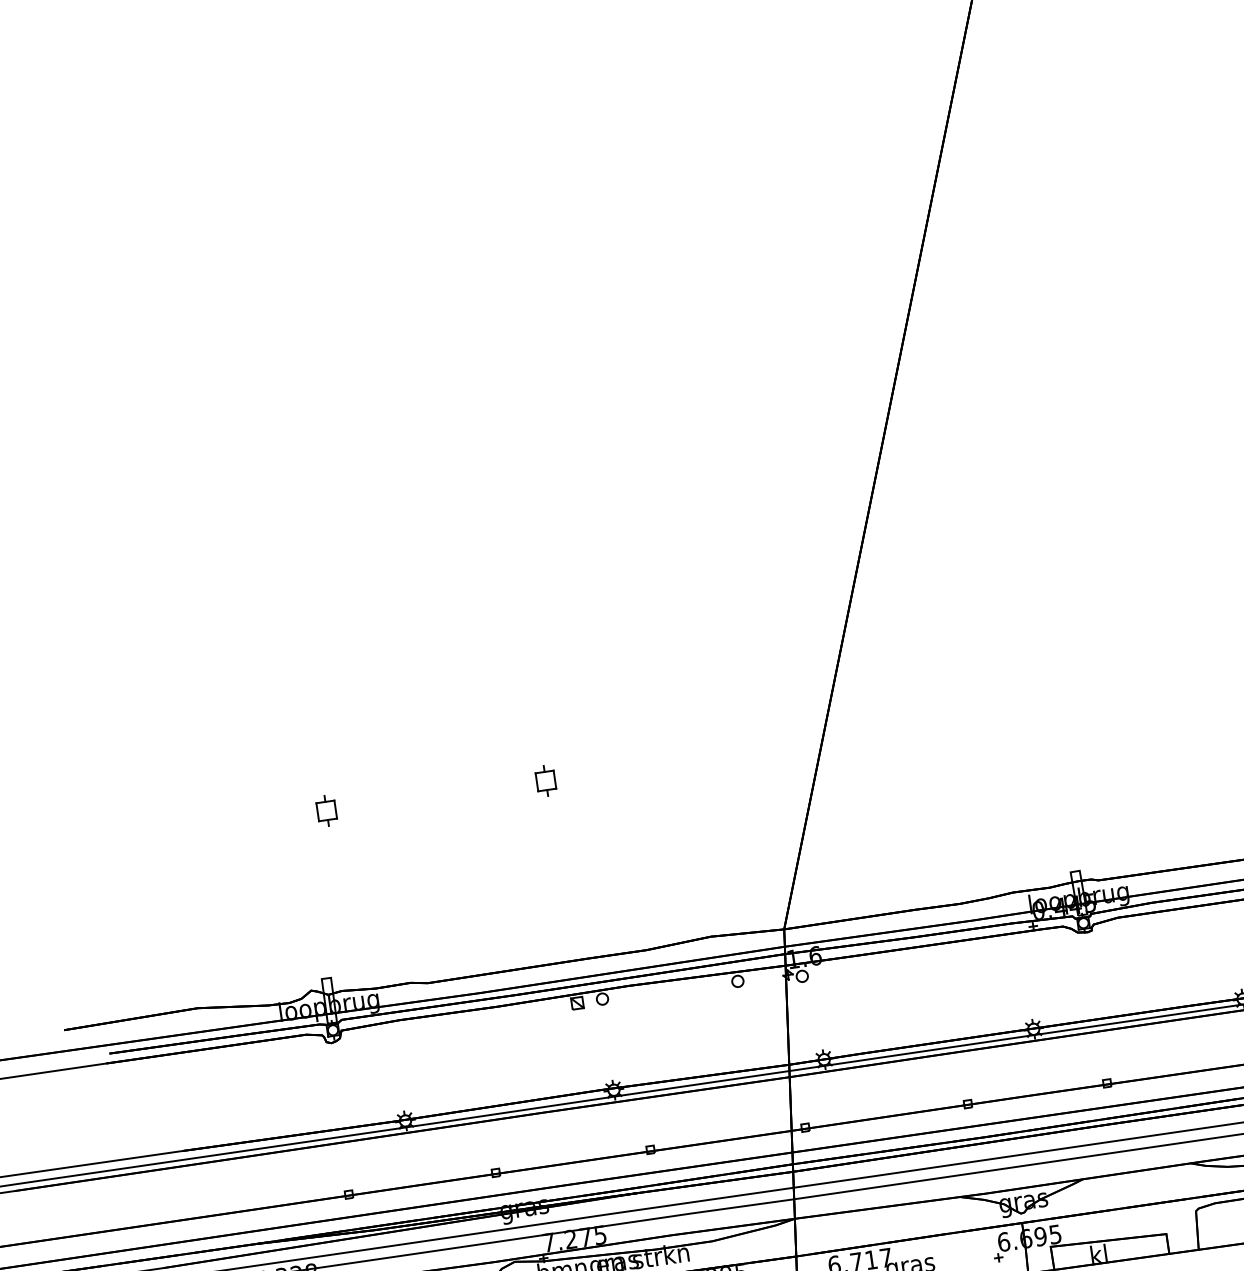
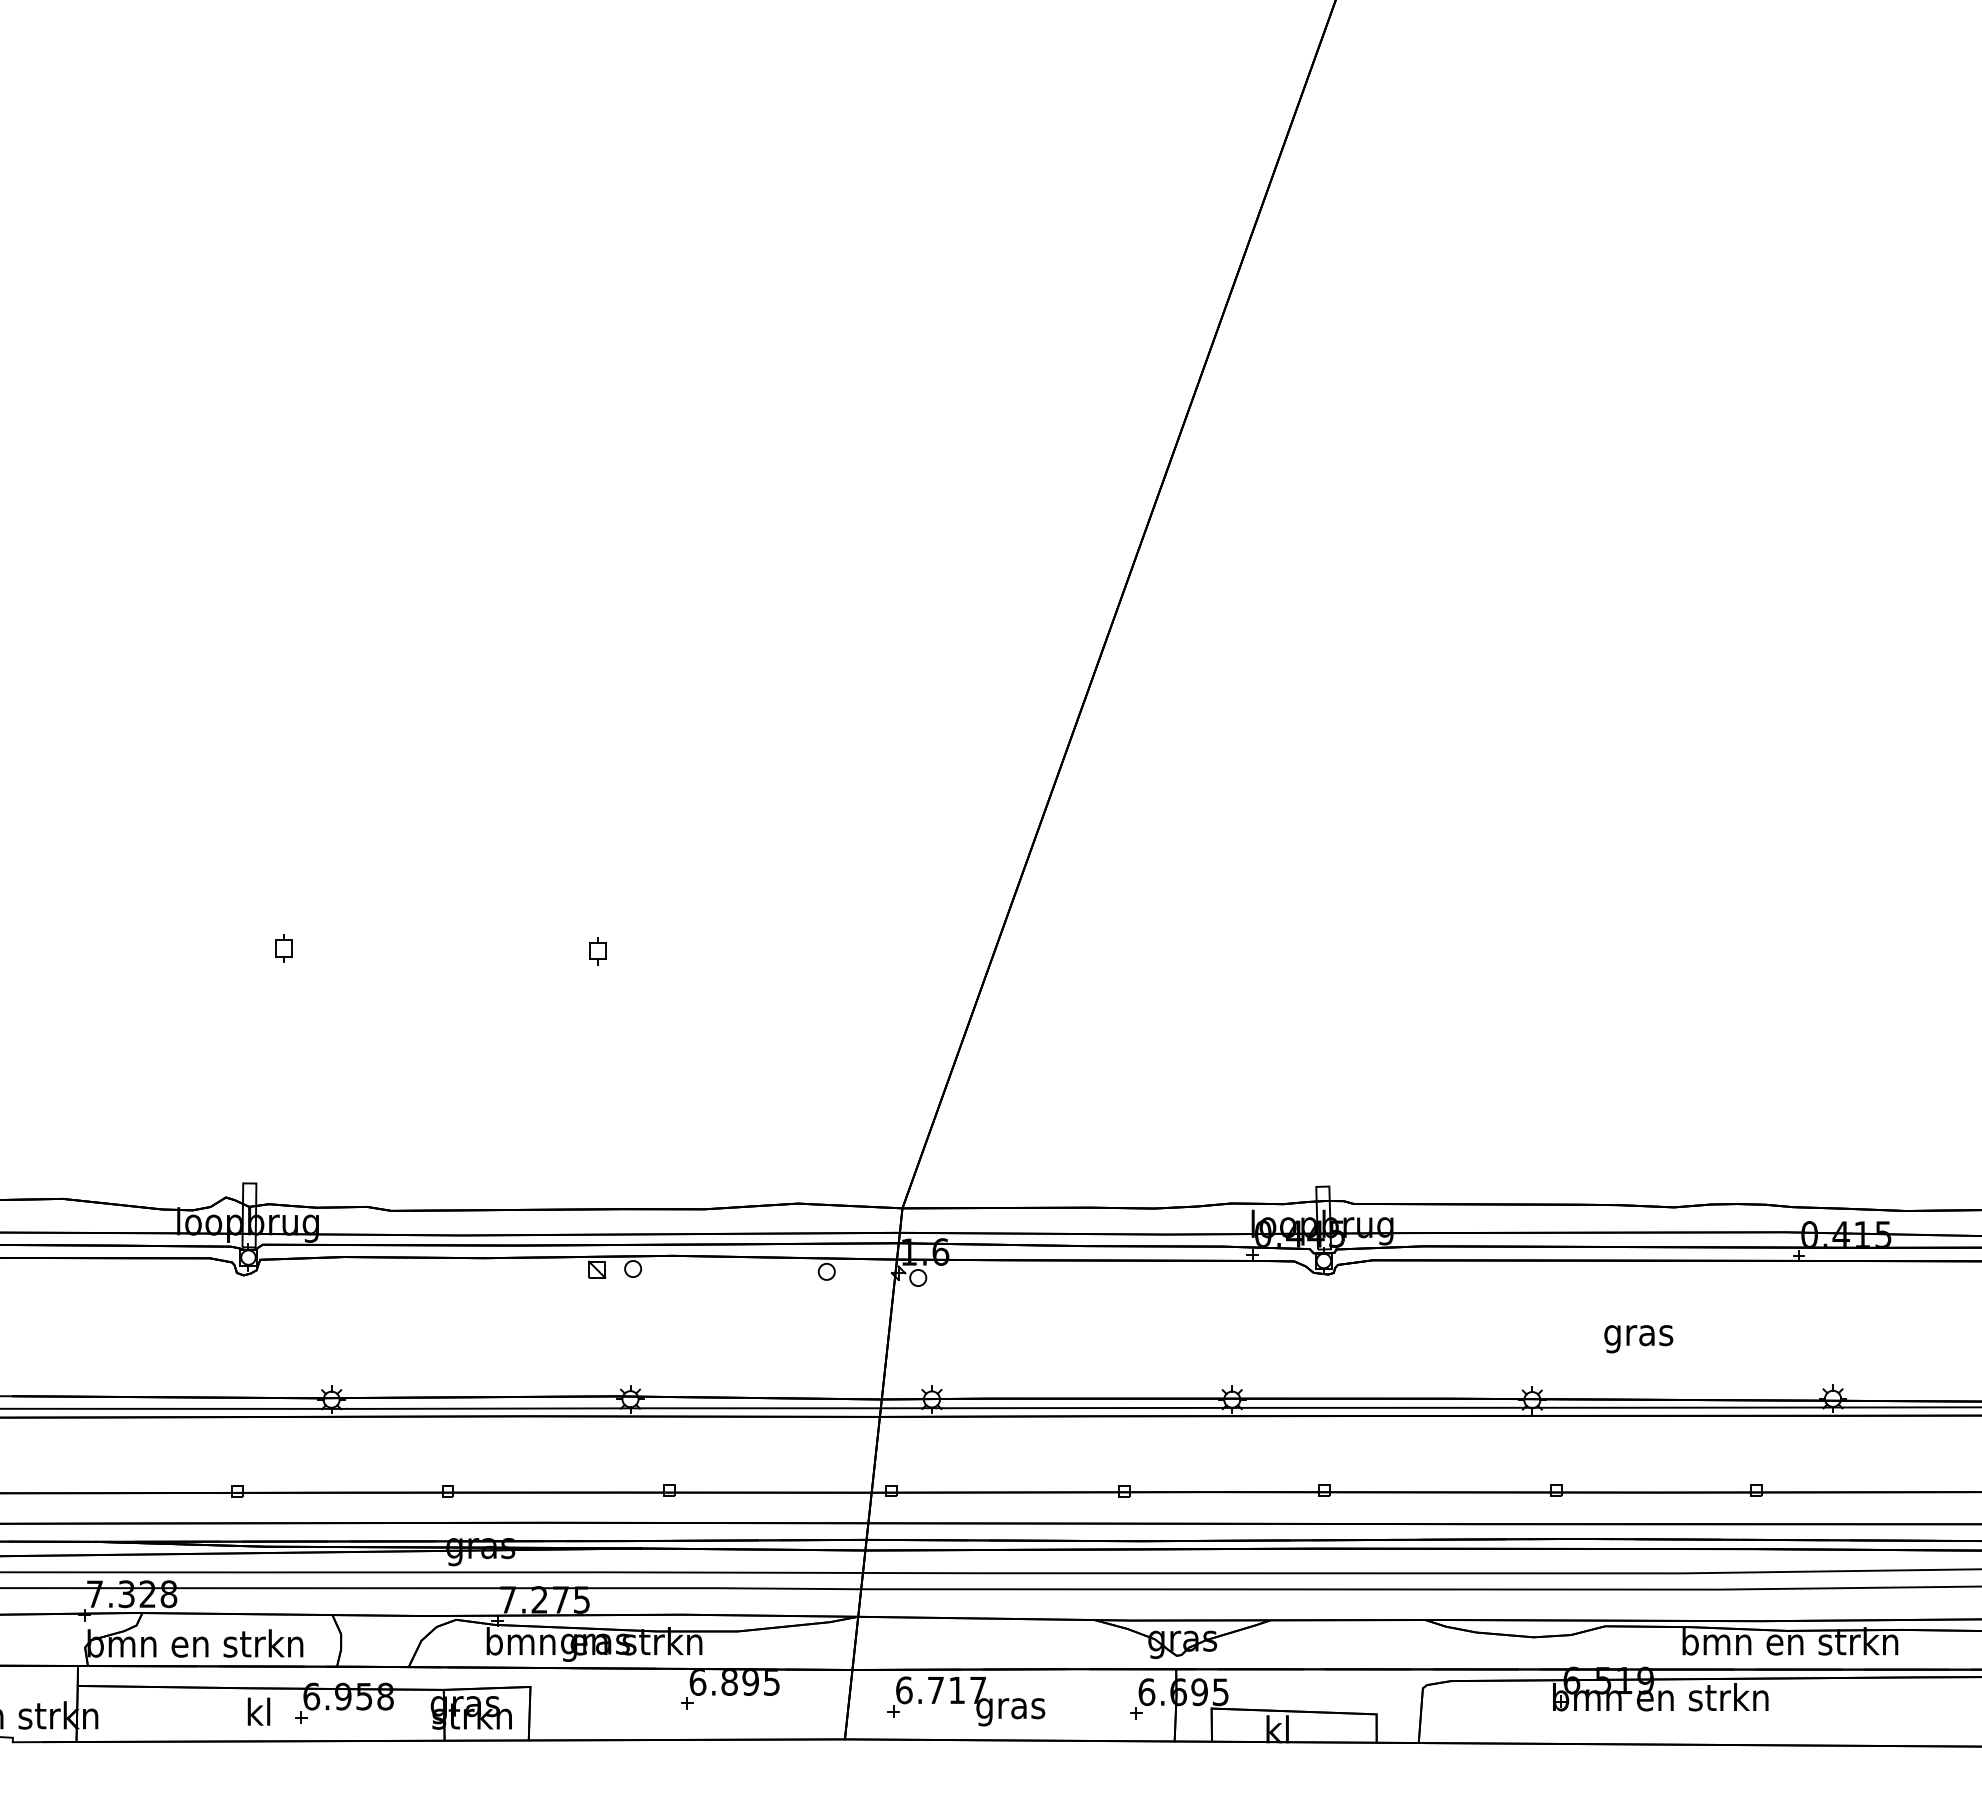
part: (545, 781) -> (597, 951), size x0.62
part: (326, 811) -> (283, 948), size x0.62

